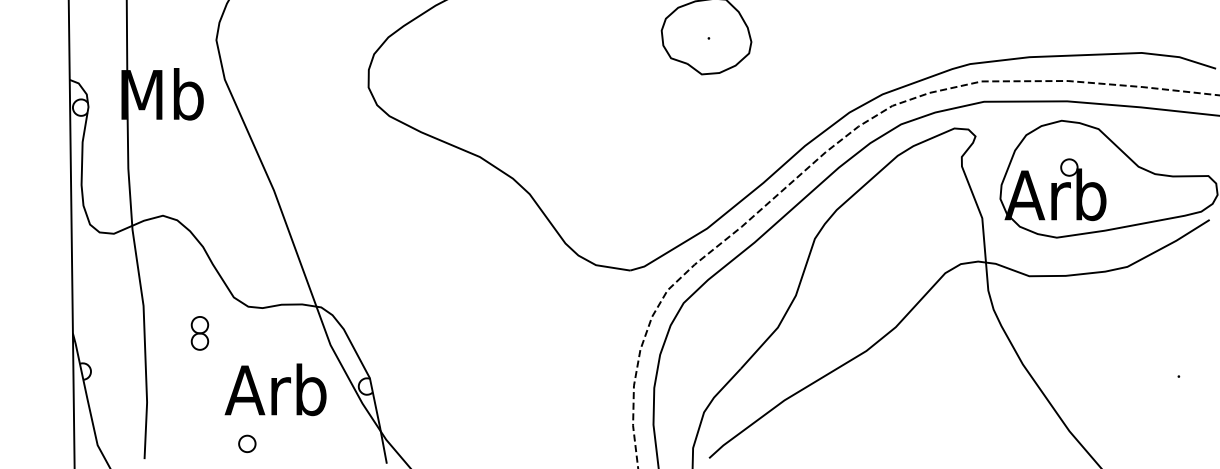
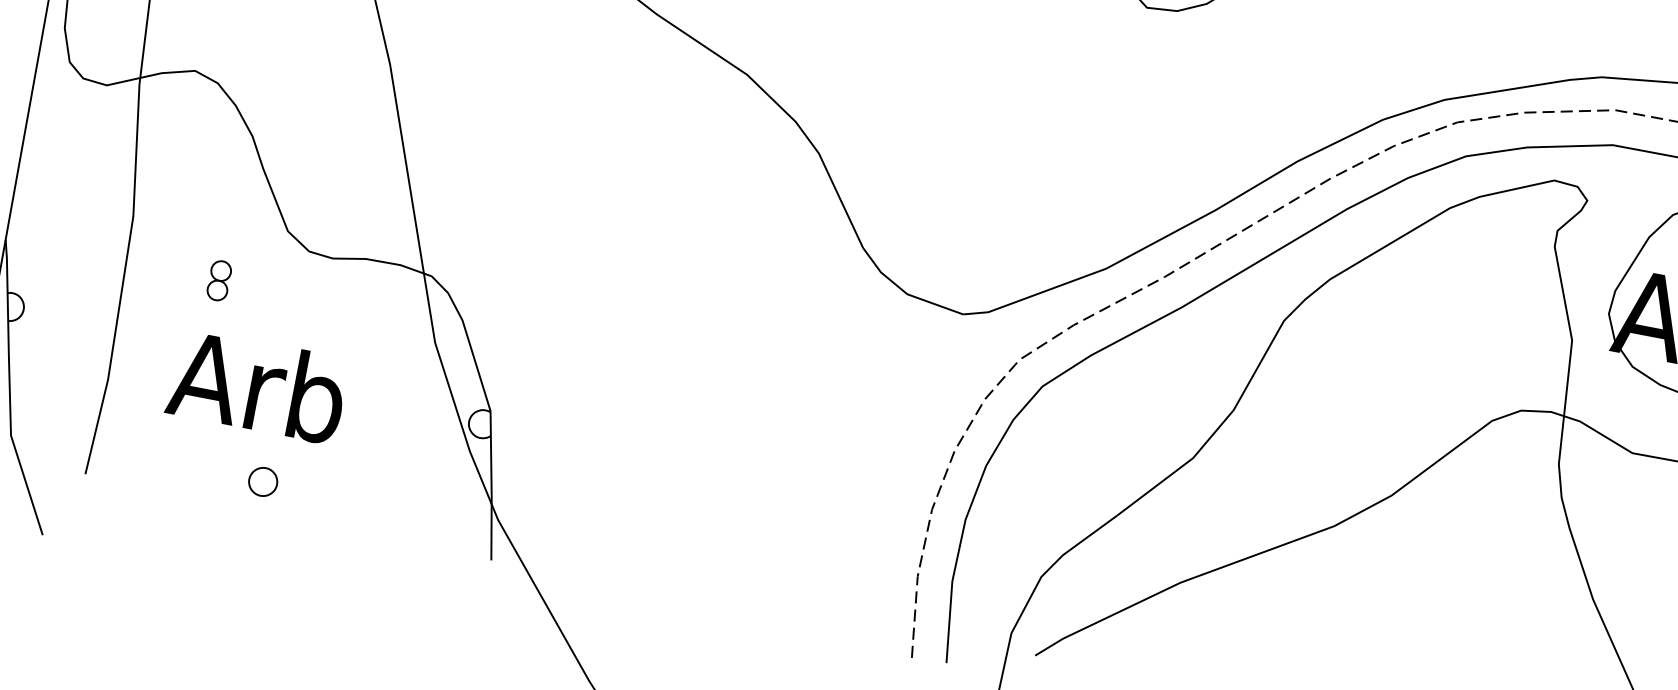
part: (199, 333) -> (218, 280), size x0.7
text: (275, 389) -> (257, 385), moved

